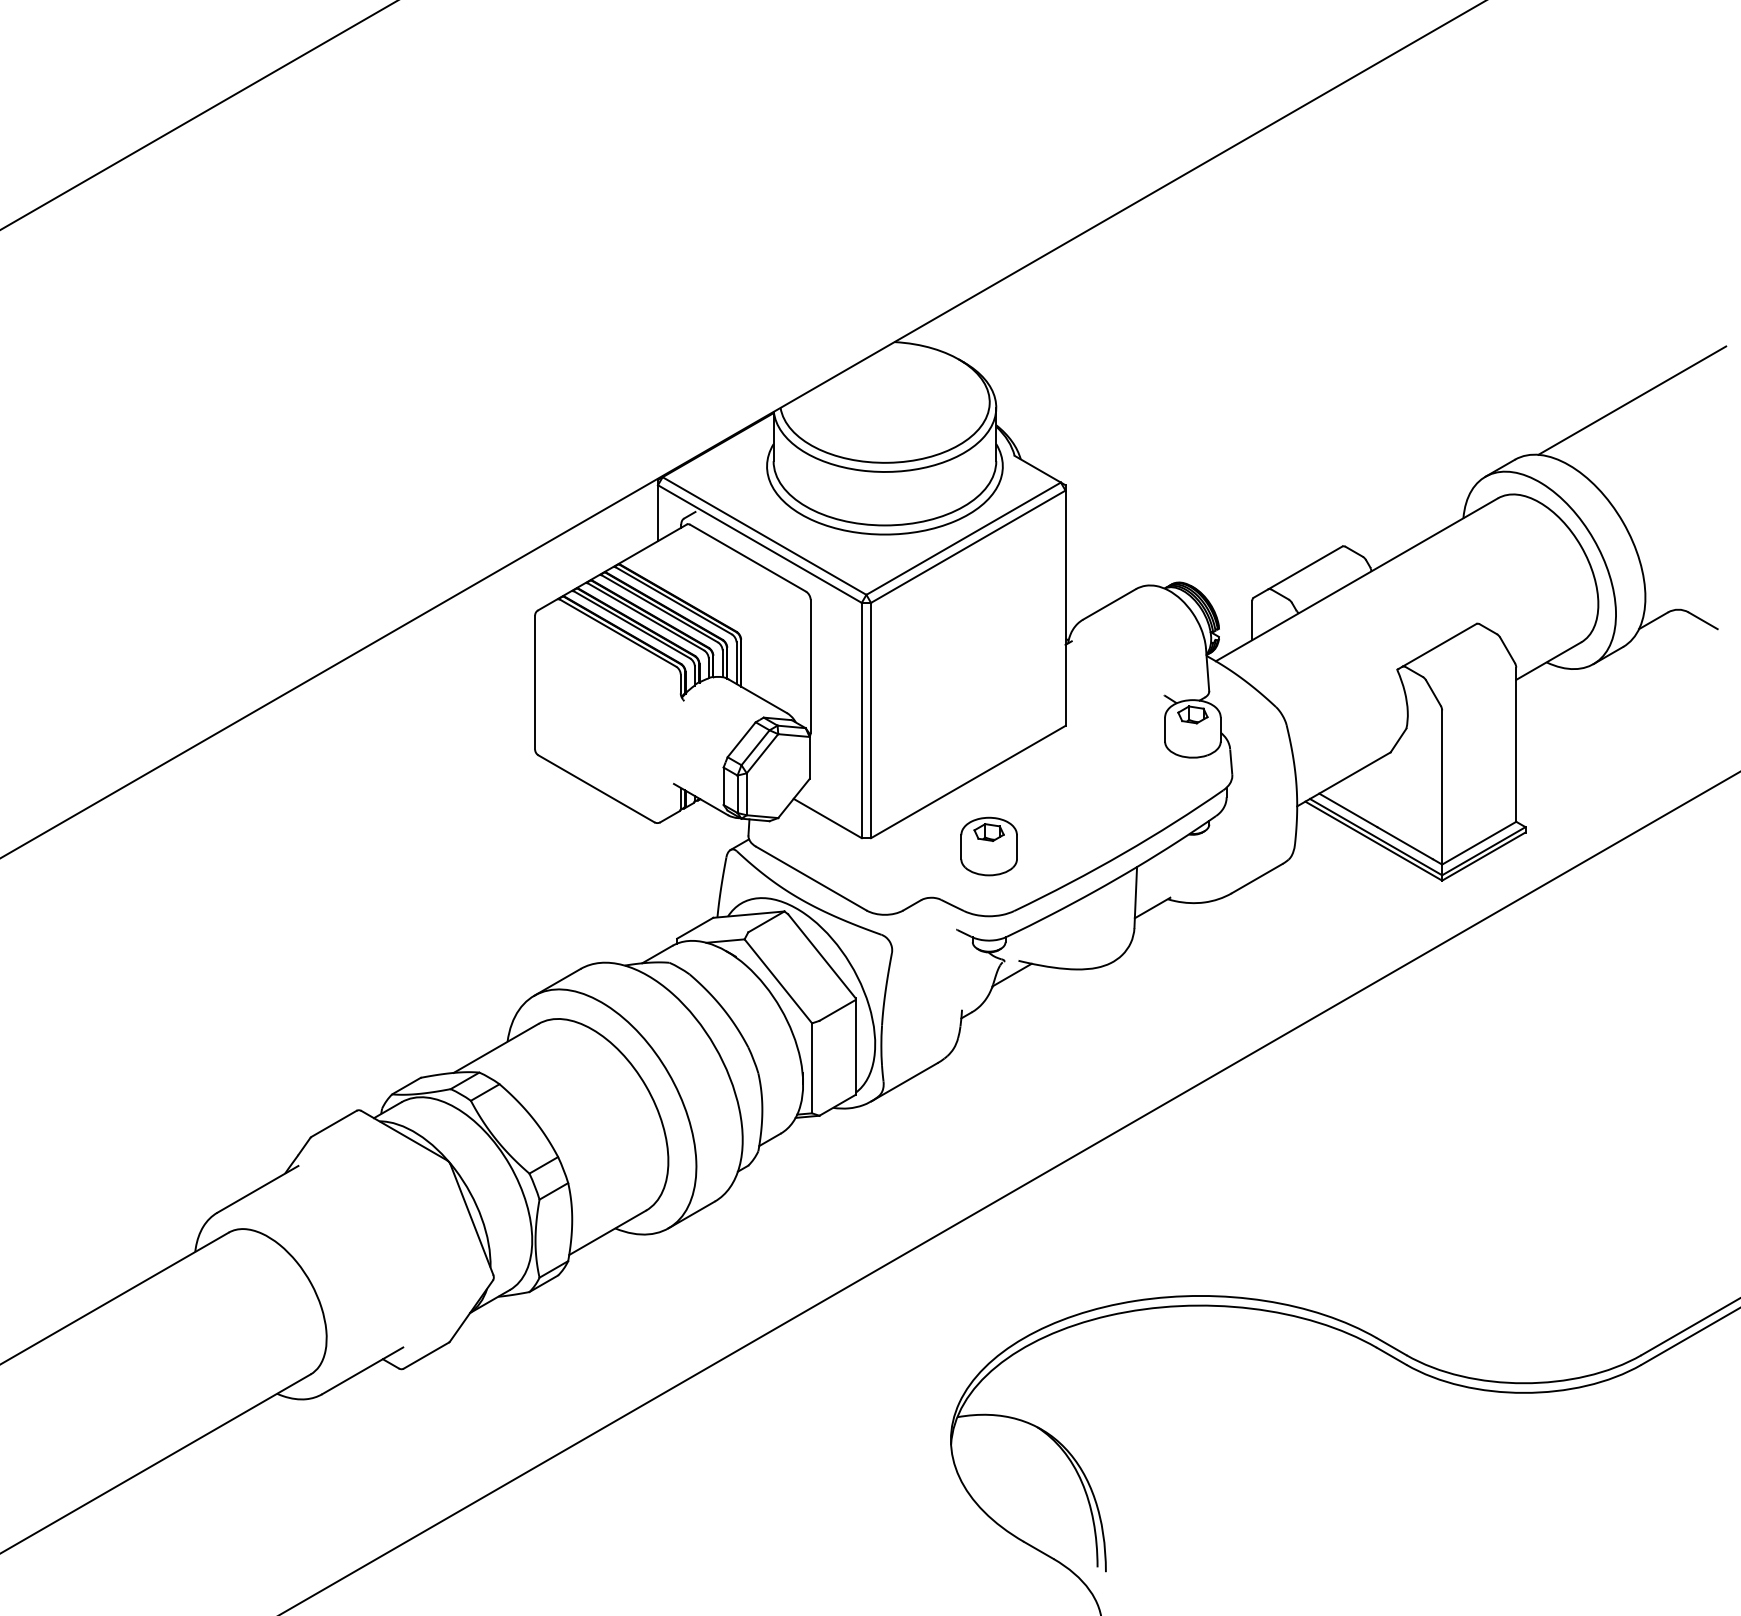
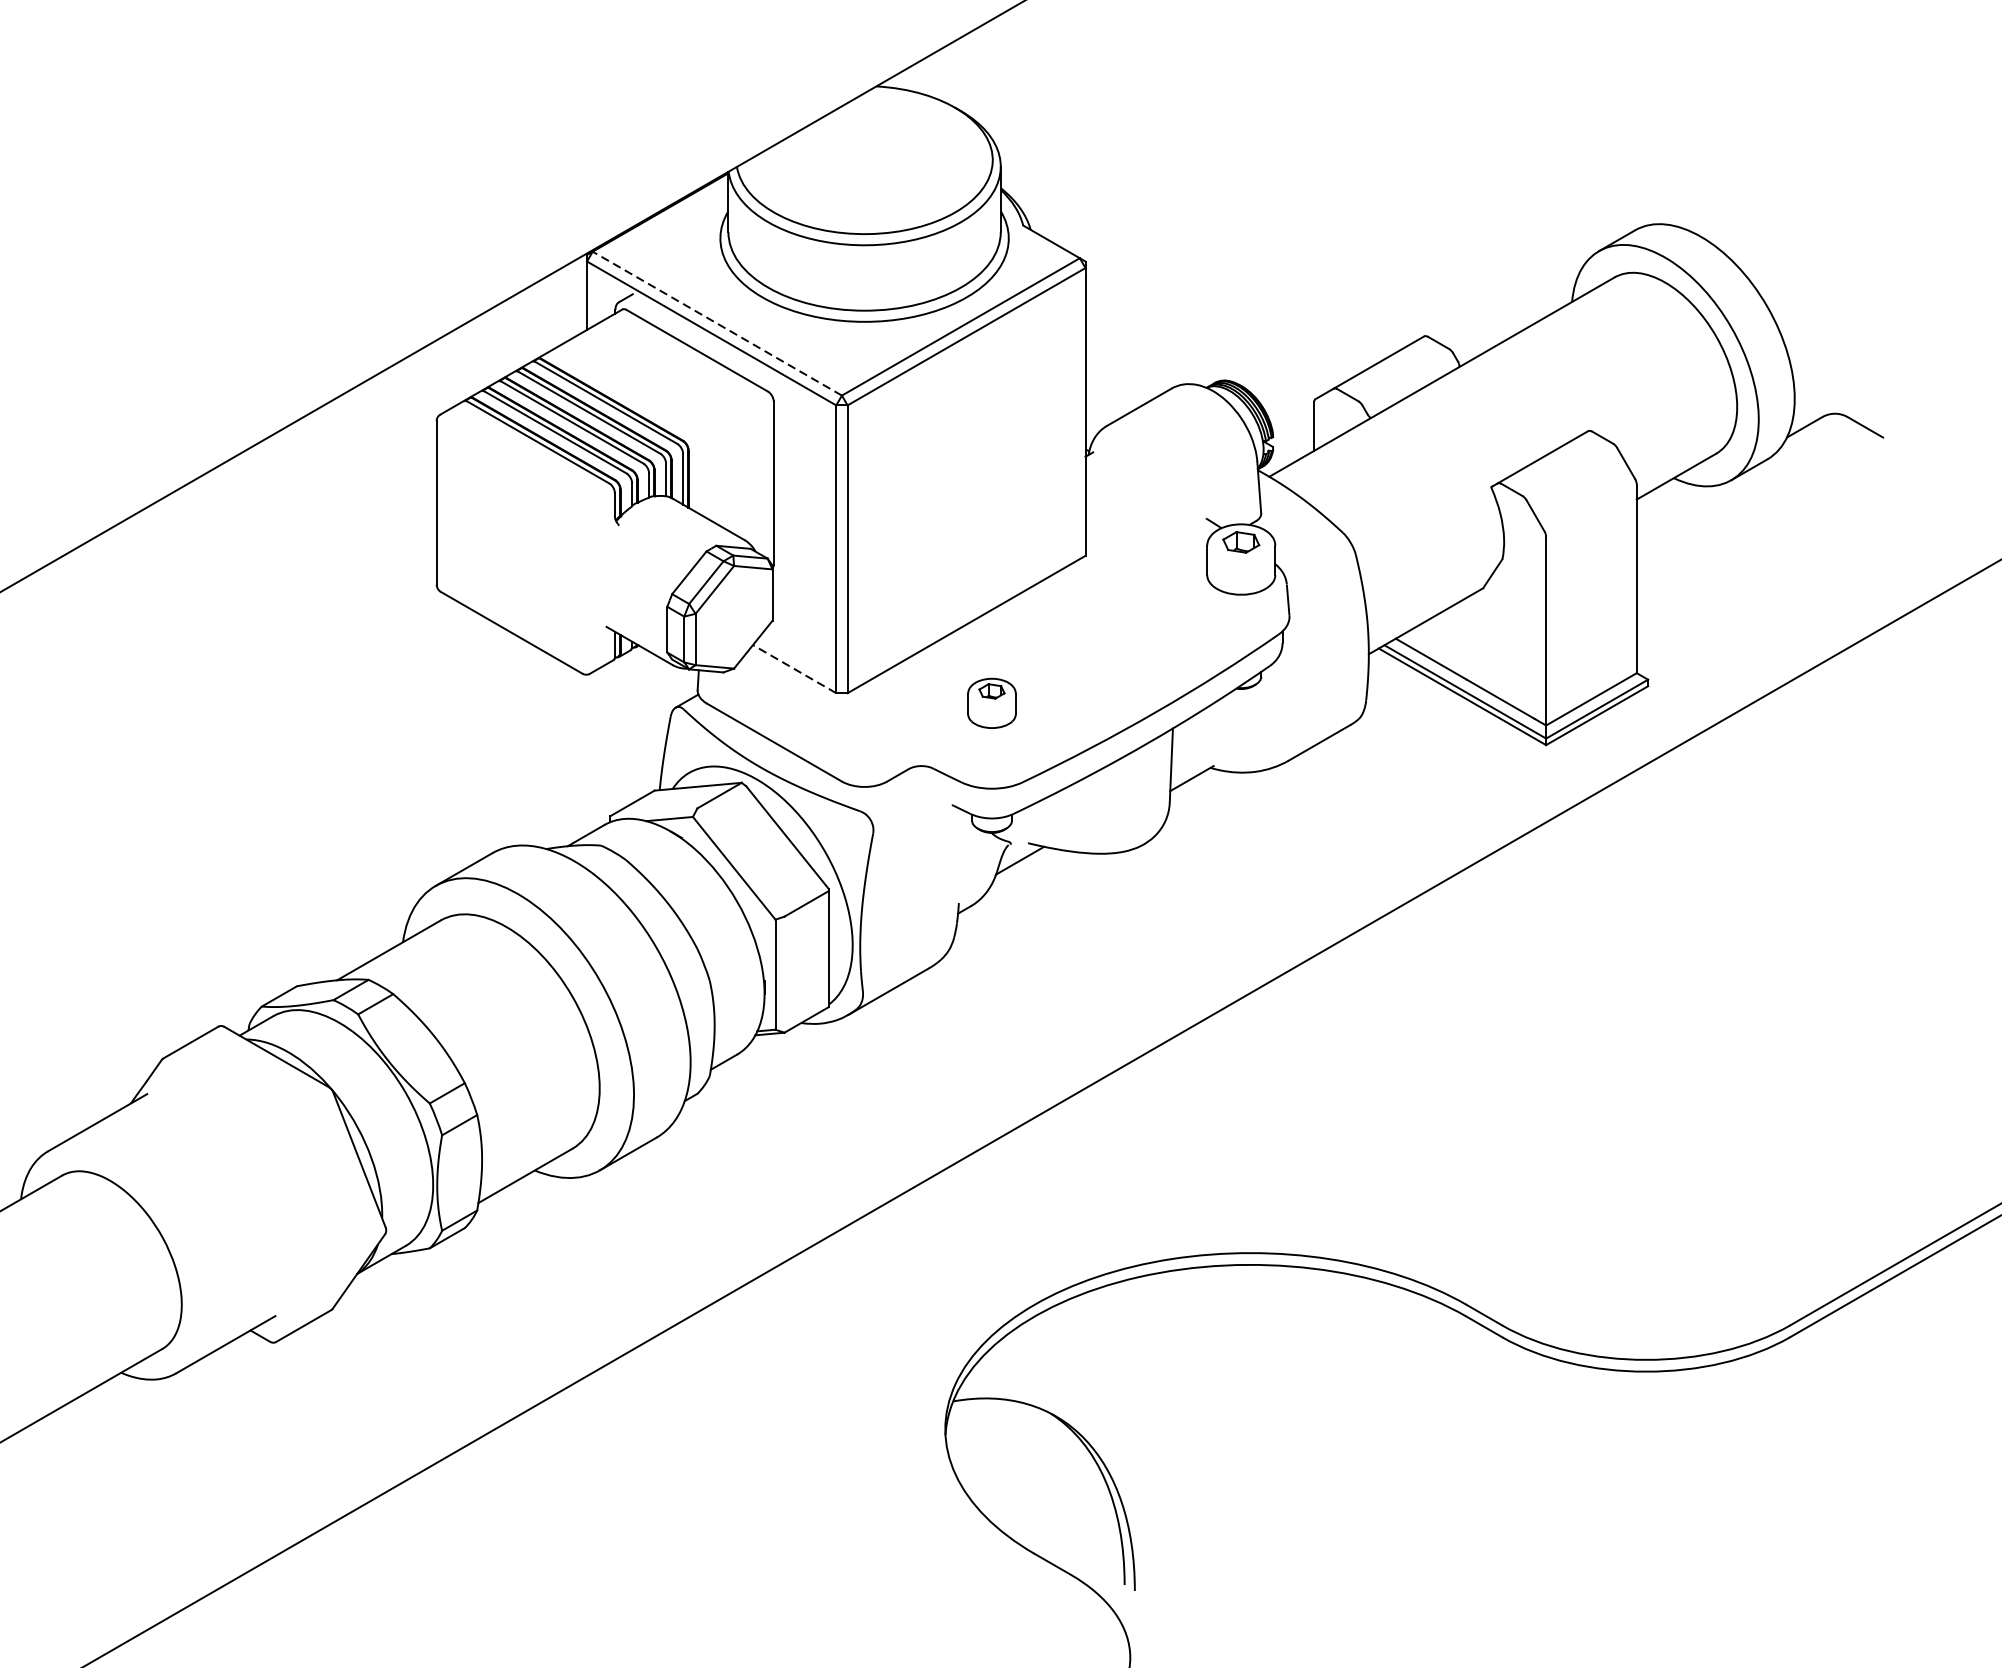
line: (1632, 400) -> (1778, 157), removed
line: (764, 536) -> (717, 324), solid -> dashed
line: (827, 818) -> (794, 669), solid -> dashed
part: (988, 846) -> (991, 703), size x0.7

